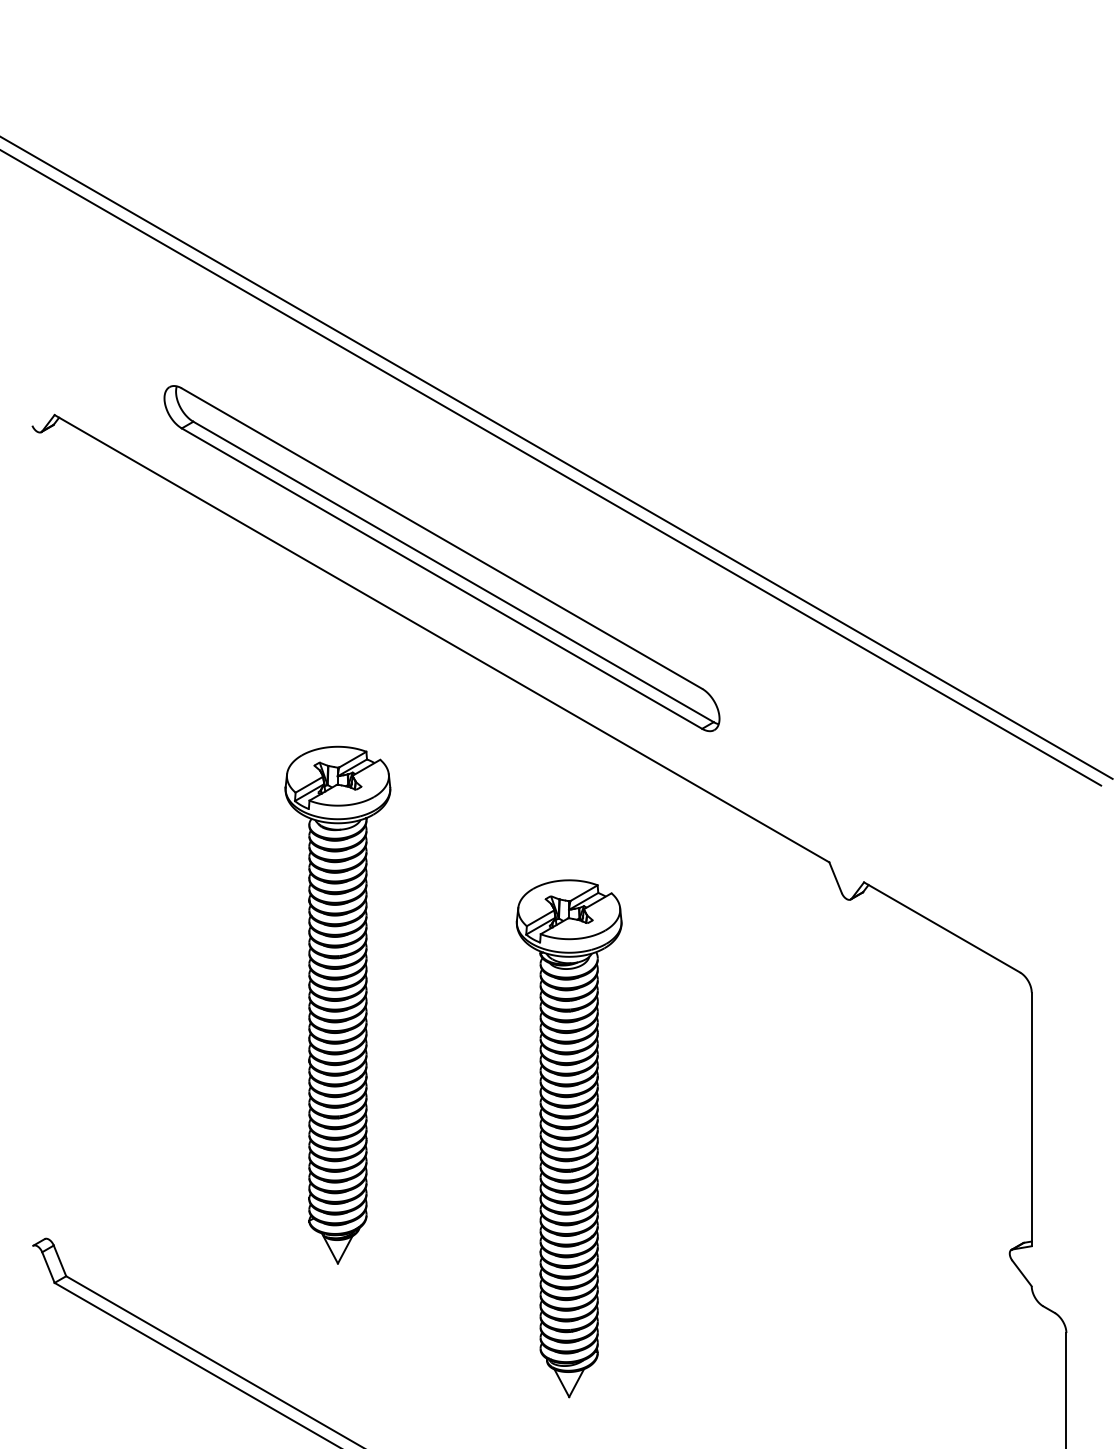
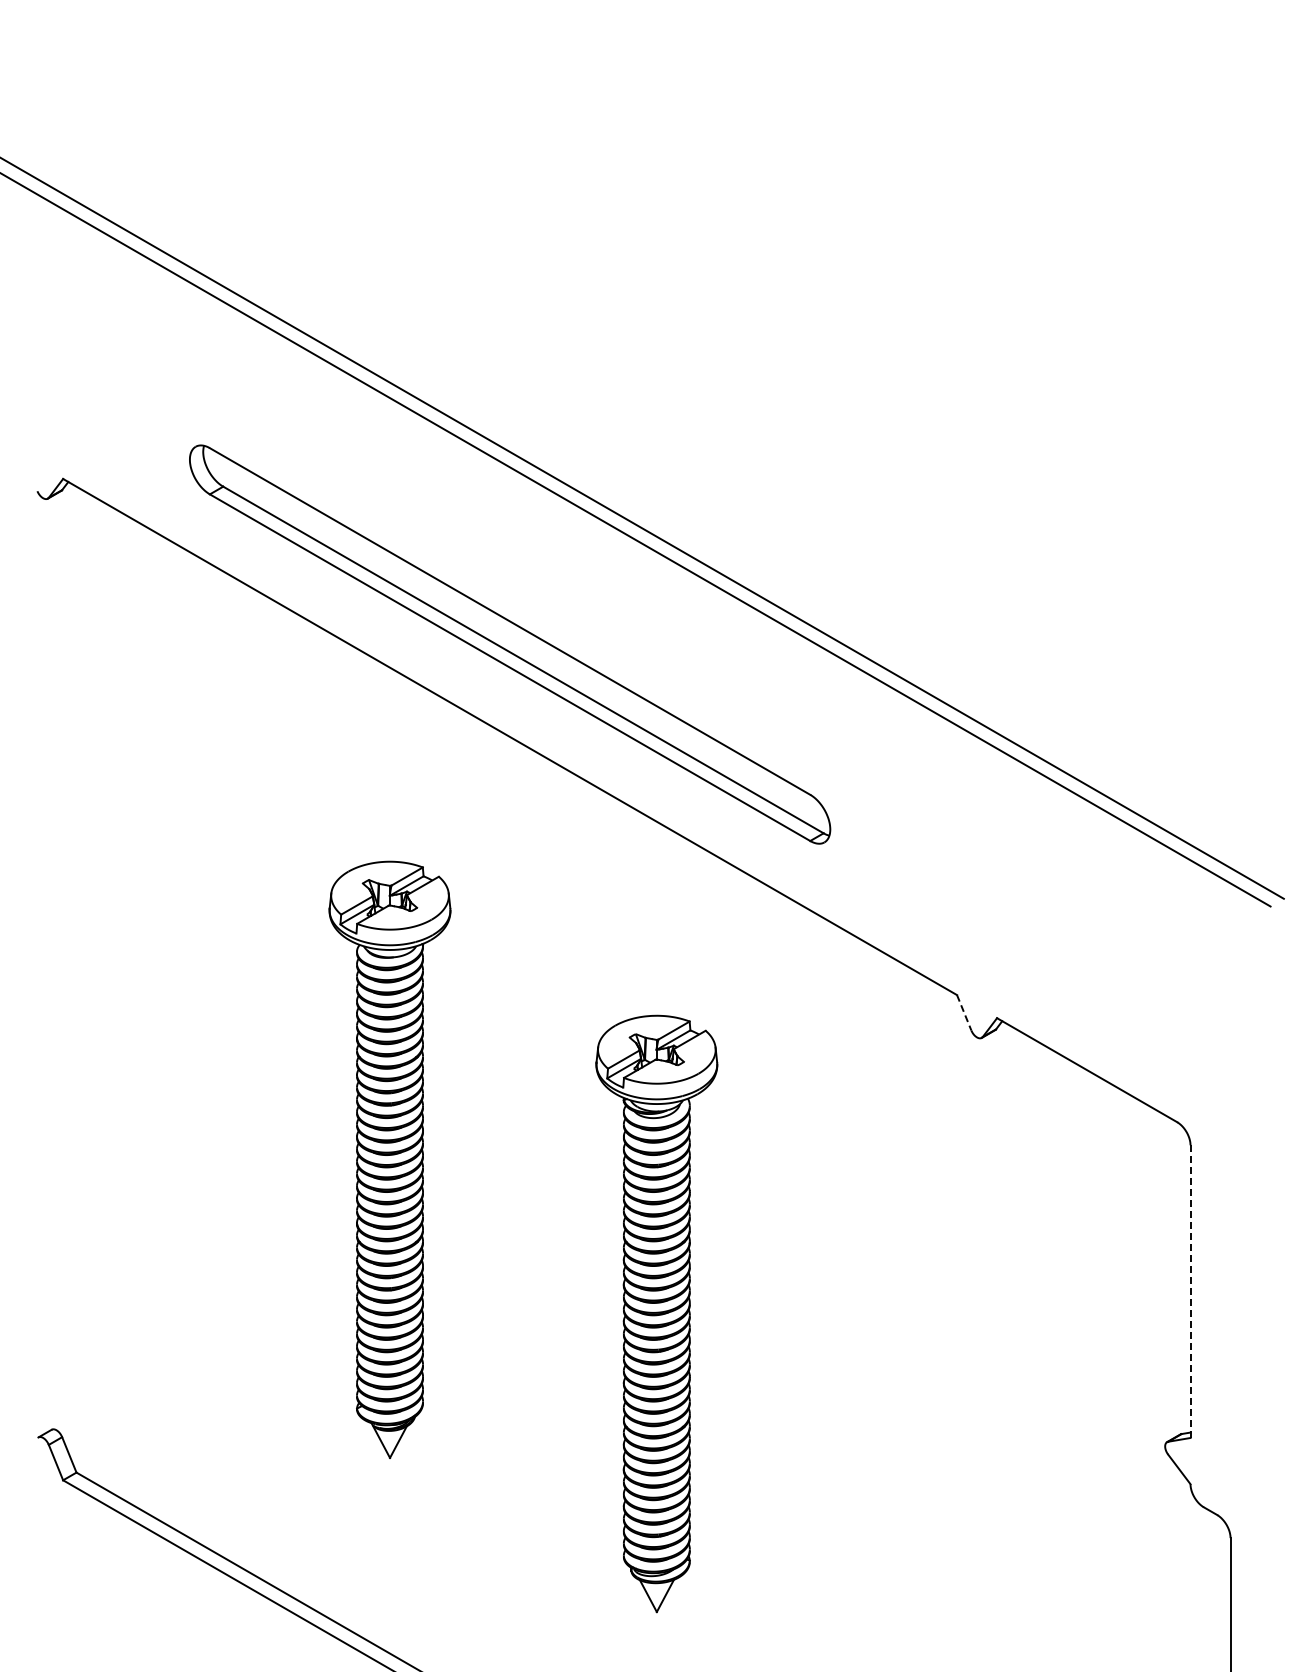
line: (835, 878) -> (964, 1013), solid -> dashed
line: (1031, 1119) -> (1190, 1291), solid -> dashed

